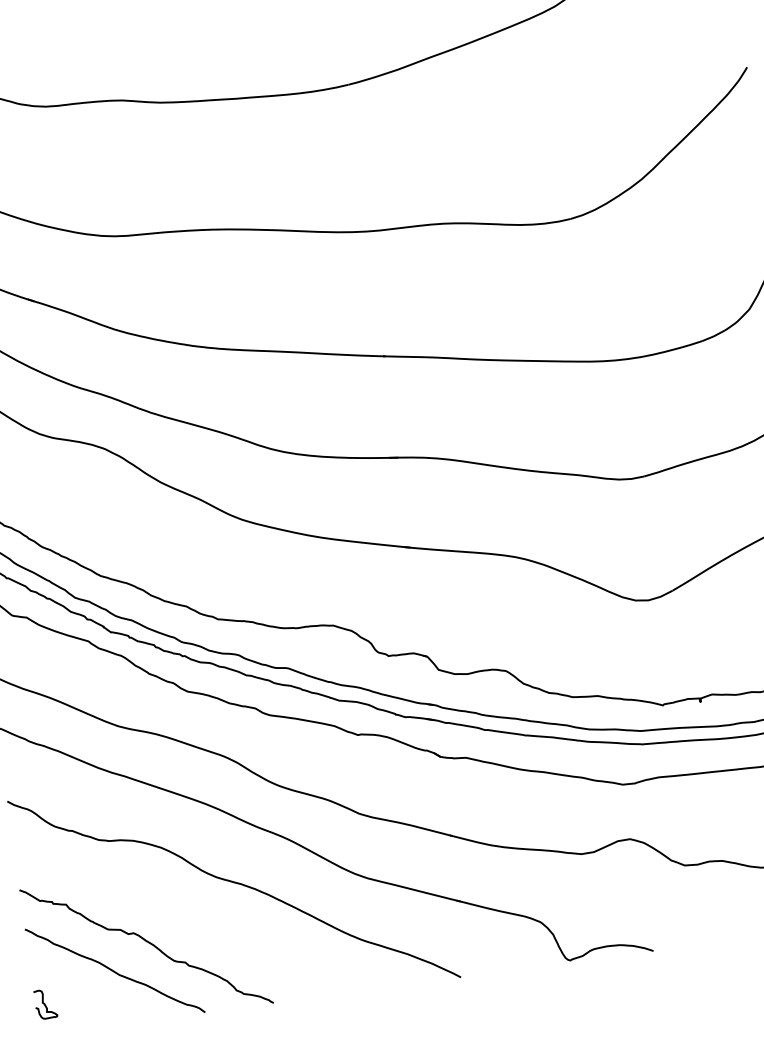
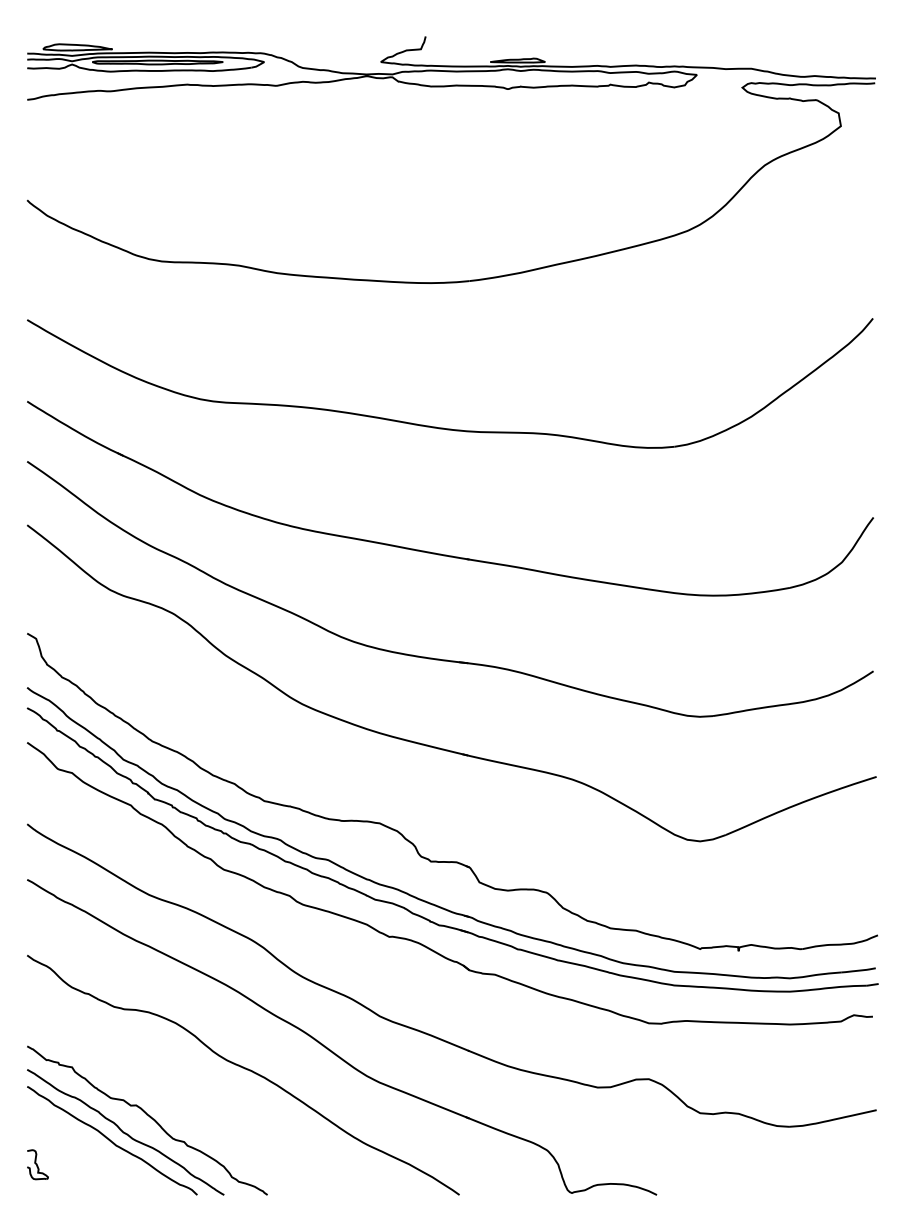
curve: (126, 961) -> (125, 1132), added

